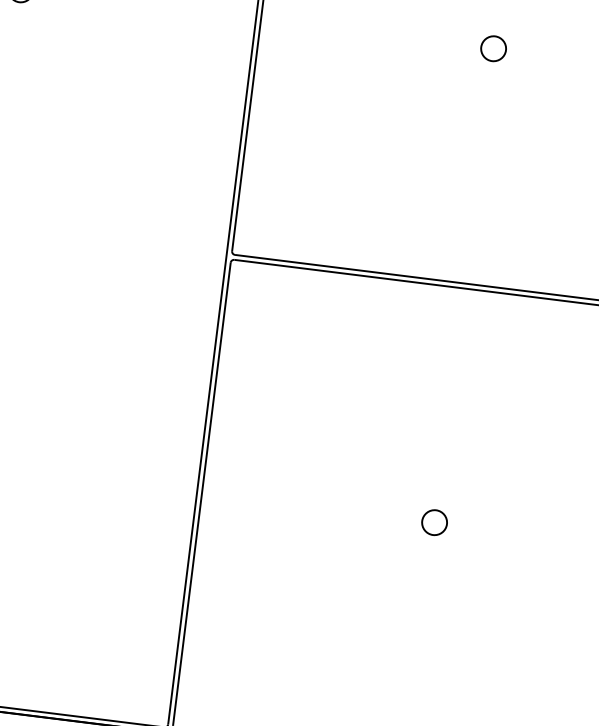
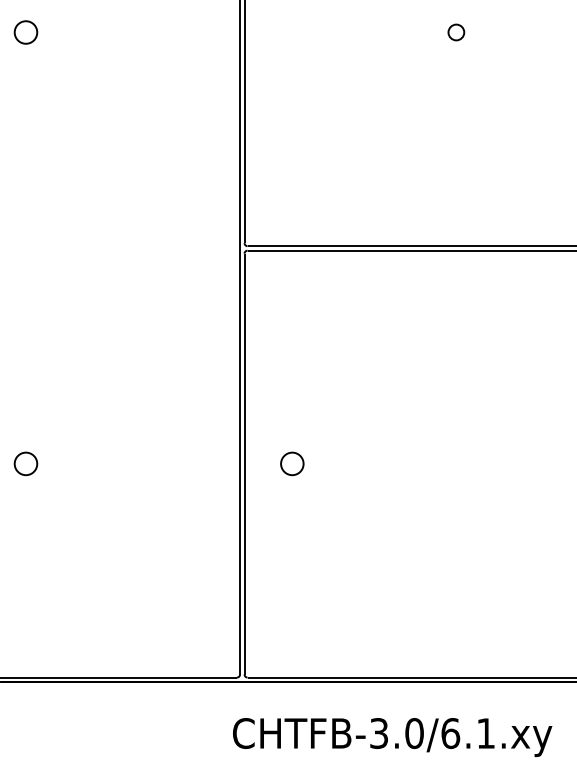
part: (493, 48) -> (456, 32), size x0.7
part: (434, 522) -> (292, 463), moved

